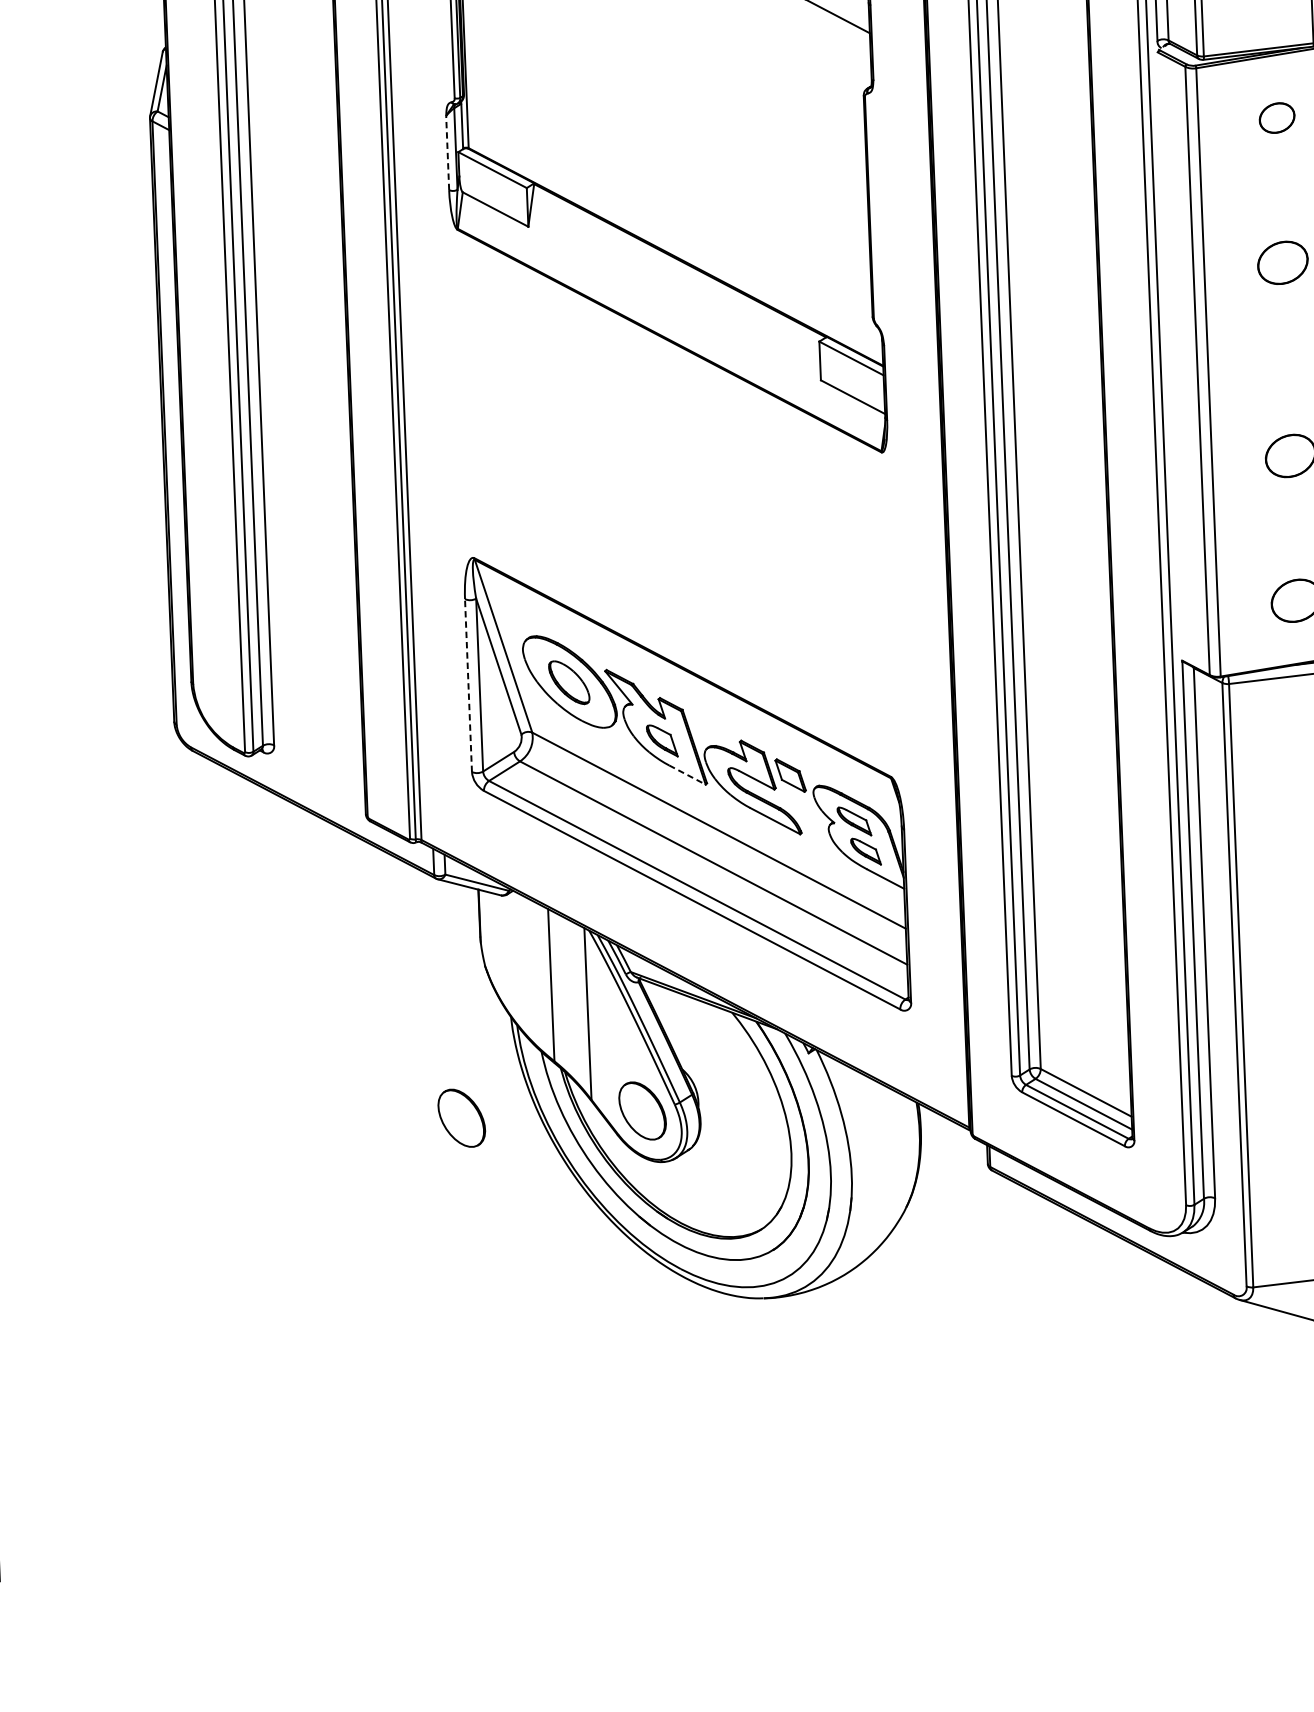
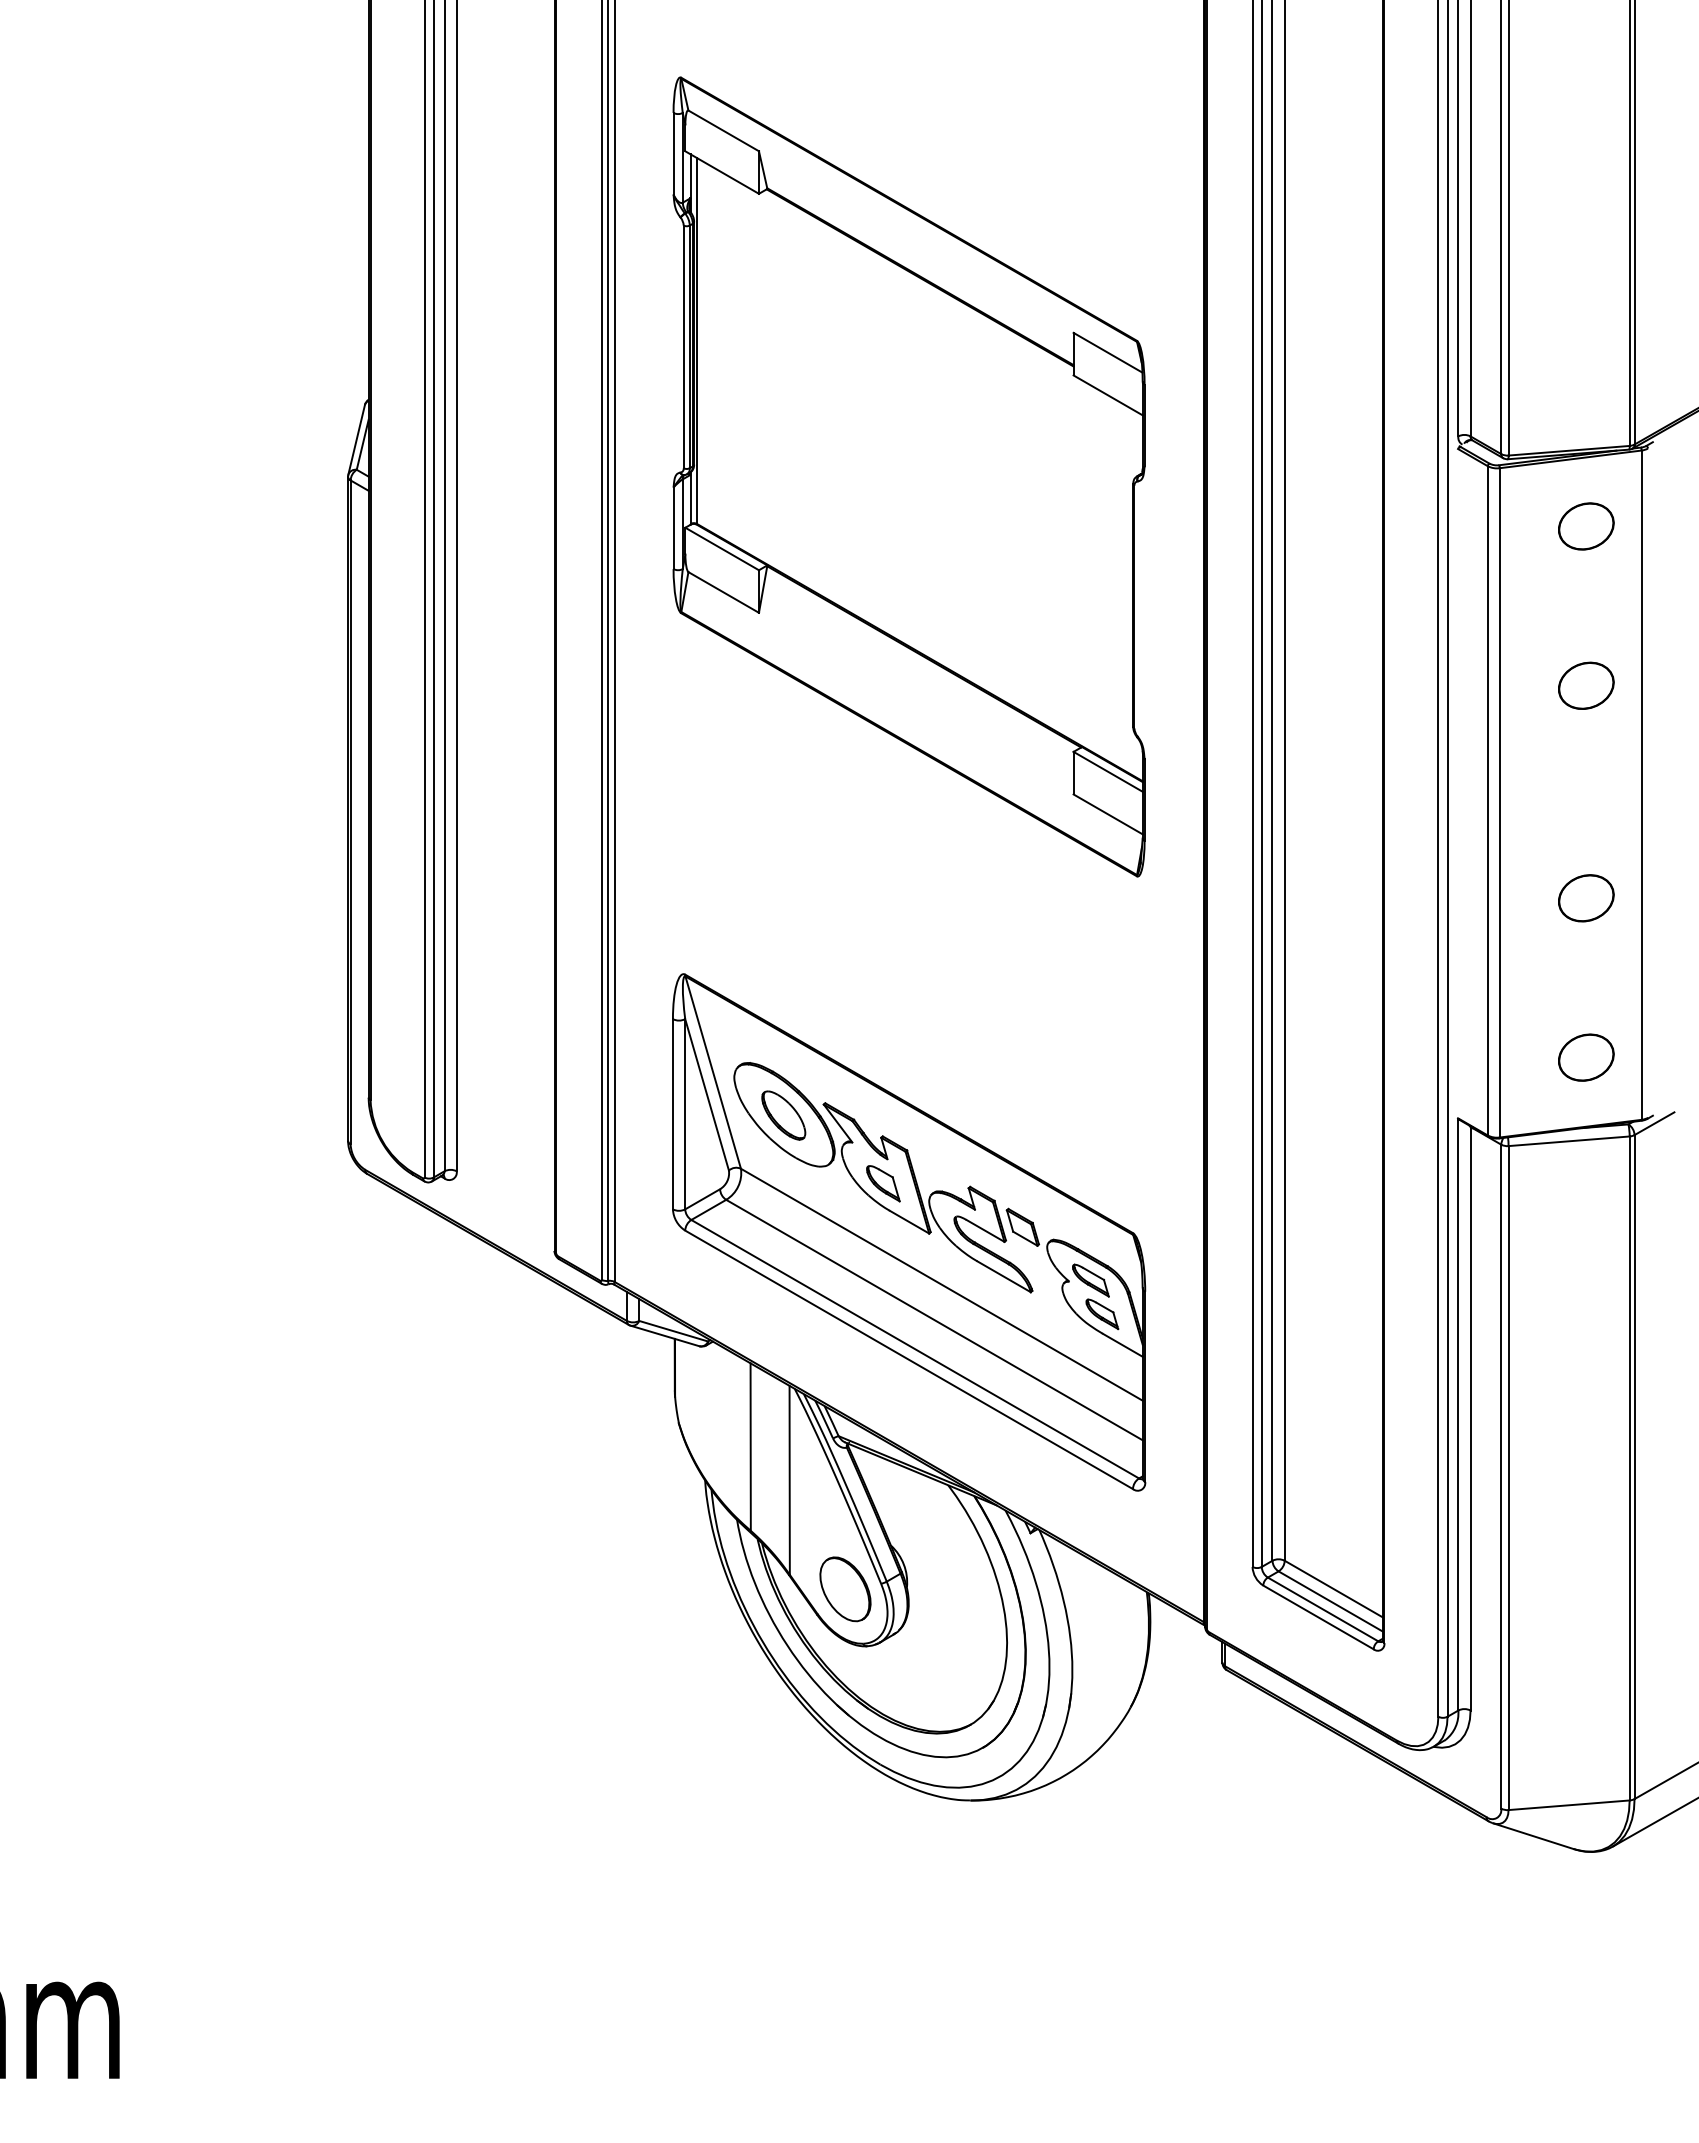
part: (1277, 118) -> (1586, 526), size x1.43
line: (447, 153) -> (673, 528), dashed -> solid
line: (468, 684) -> (672, 1113), dashed -> solid
line: (687, 775) -> (909, 1222), dashed -> solid
part: (461, 1118) -> (646, 1589), removed

